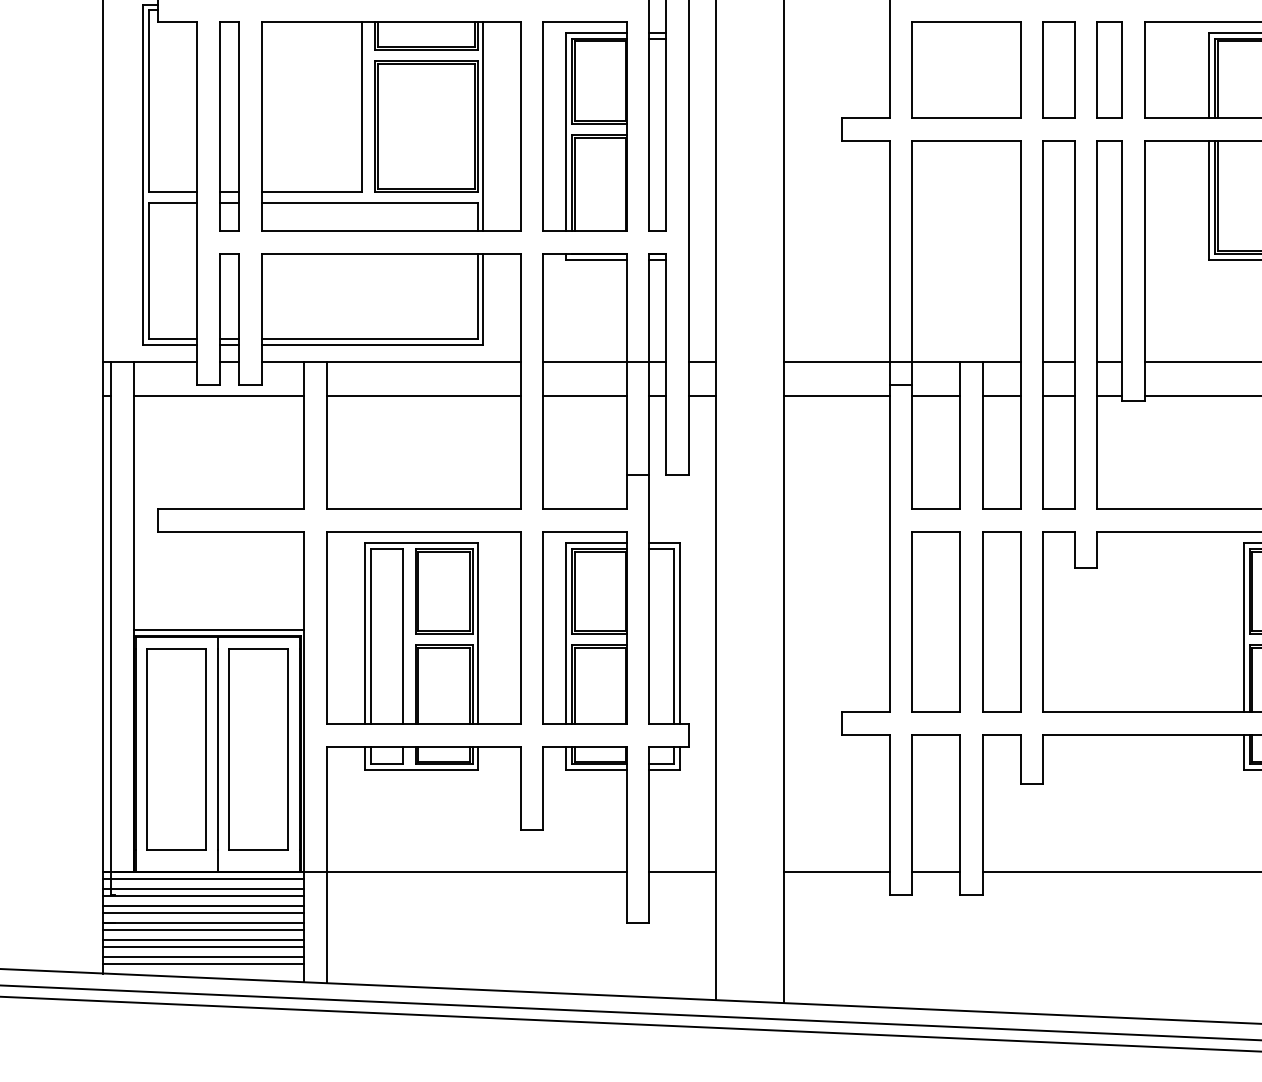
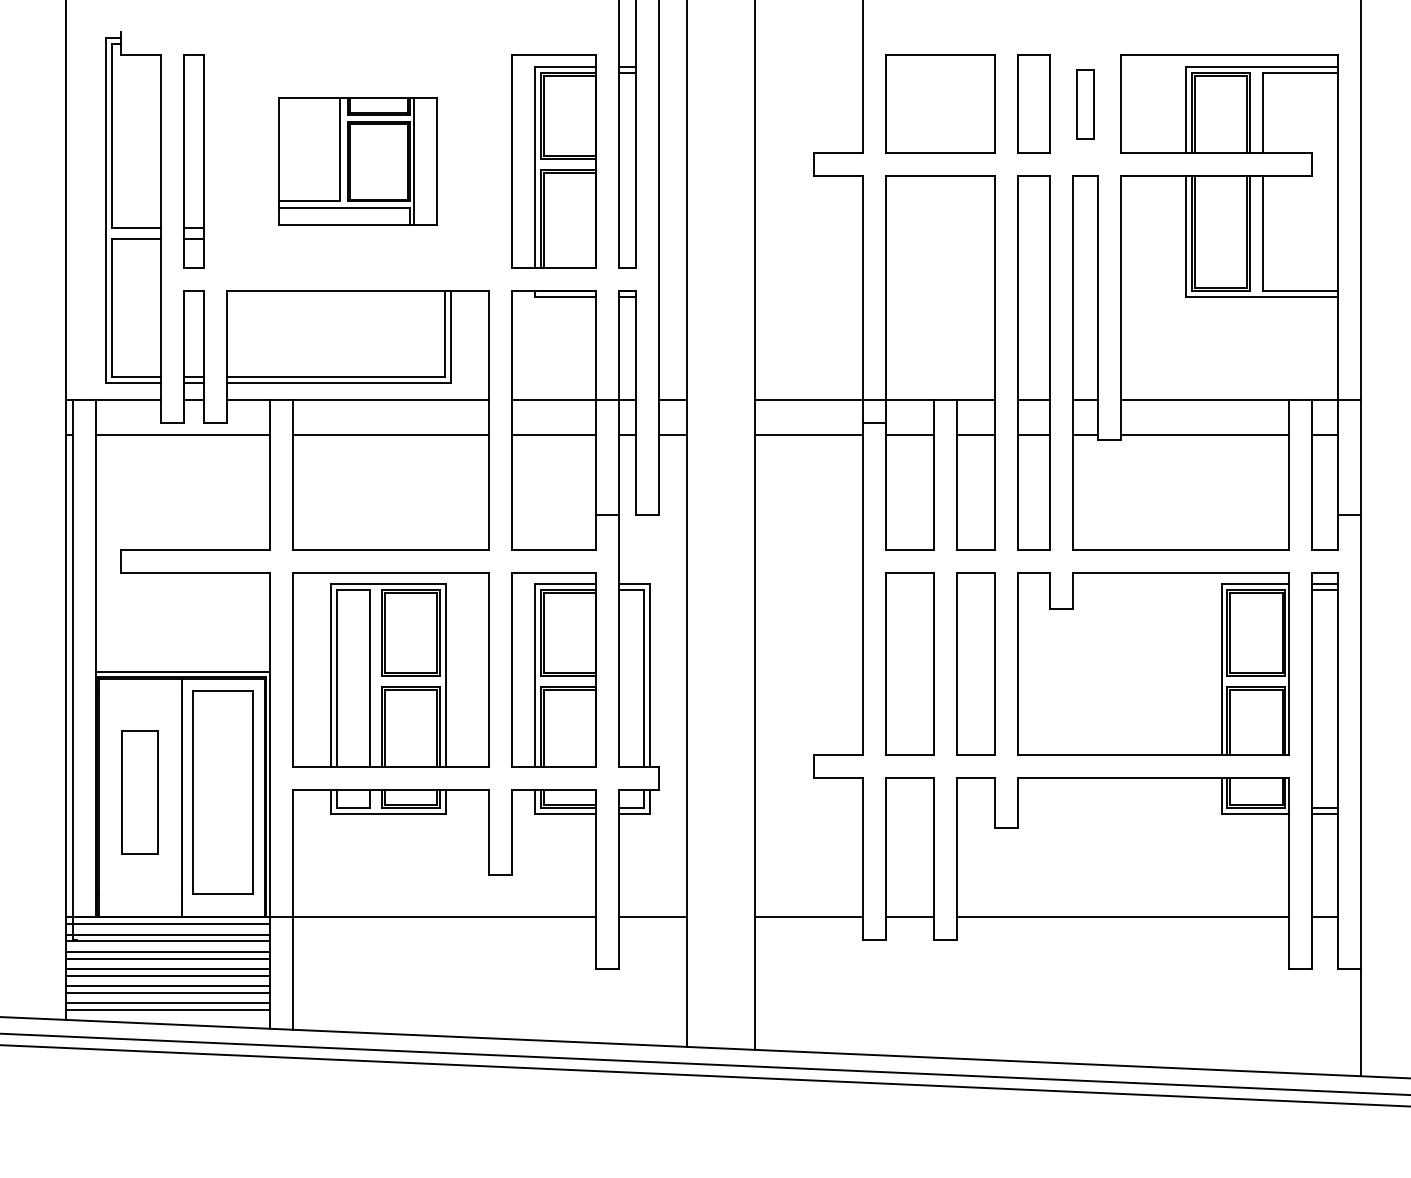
part: (1109, 69) -> (1085, 103), size x0.7
part: (391, 126) -> (357, 161), size x0.6
part: (176, 749) -> (139, 792), size x0.6

